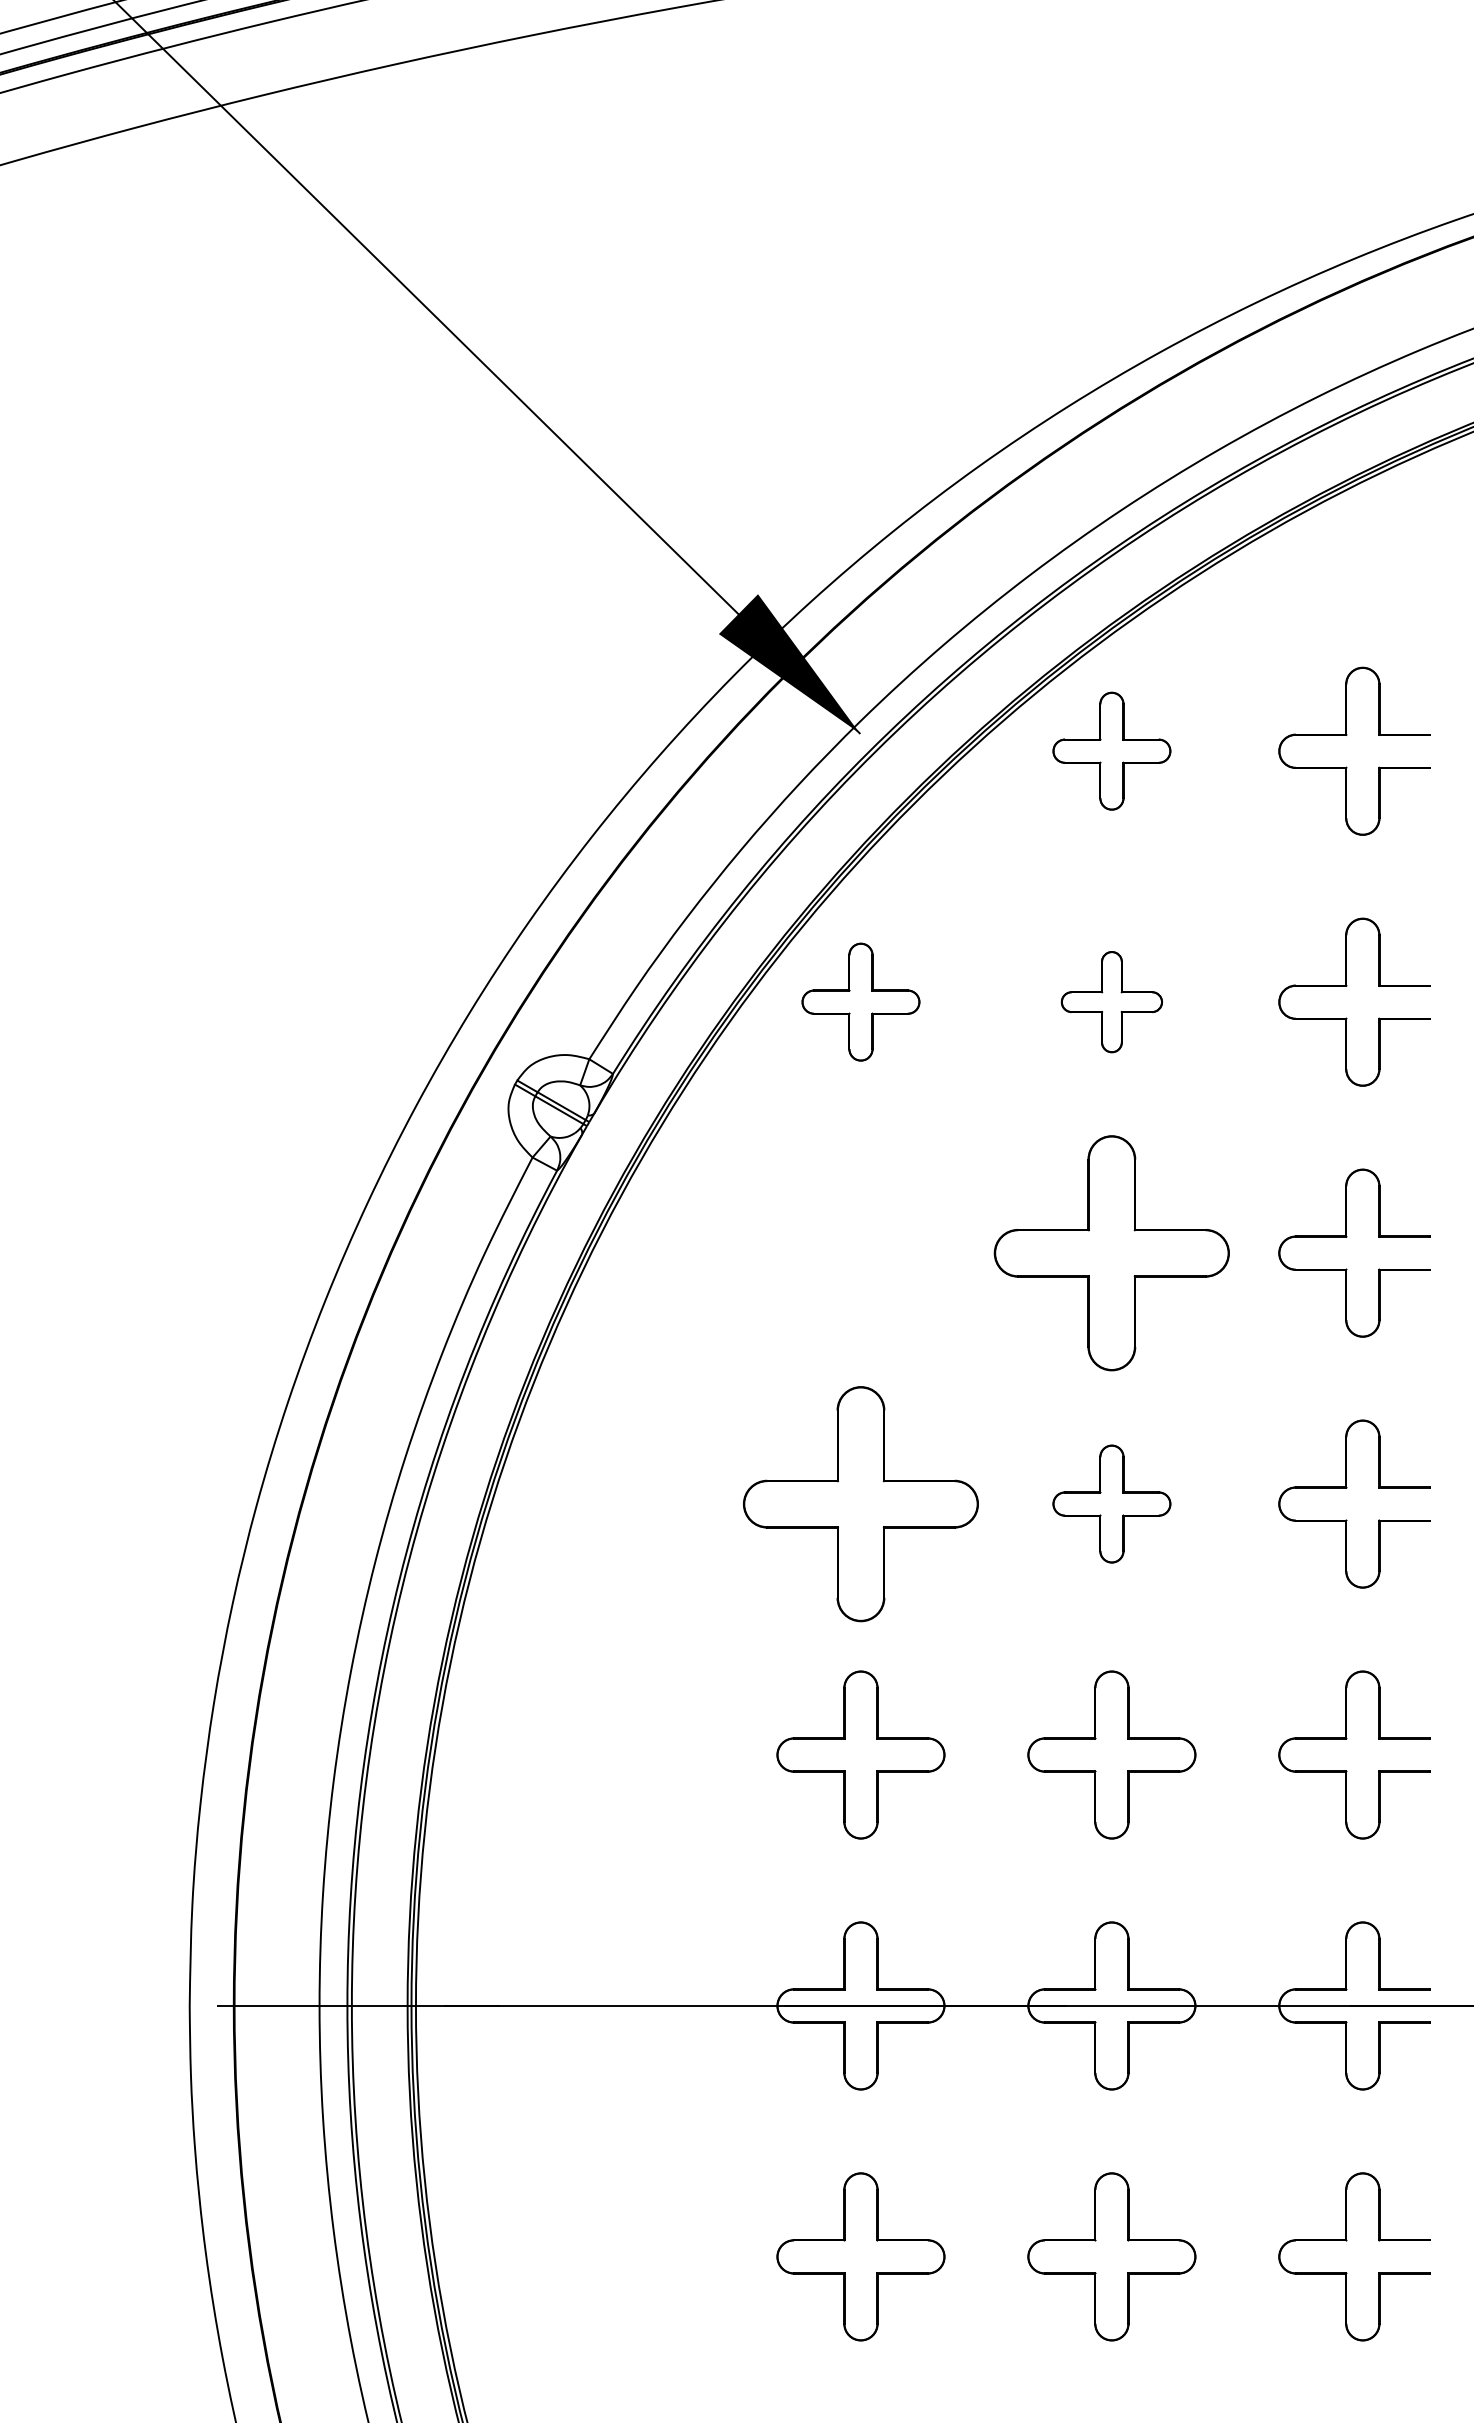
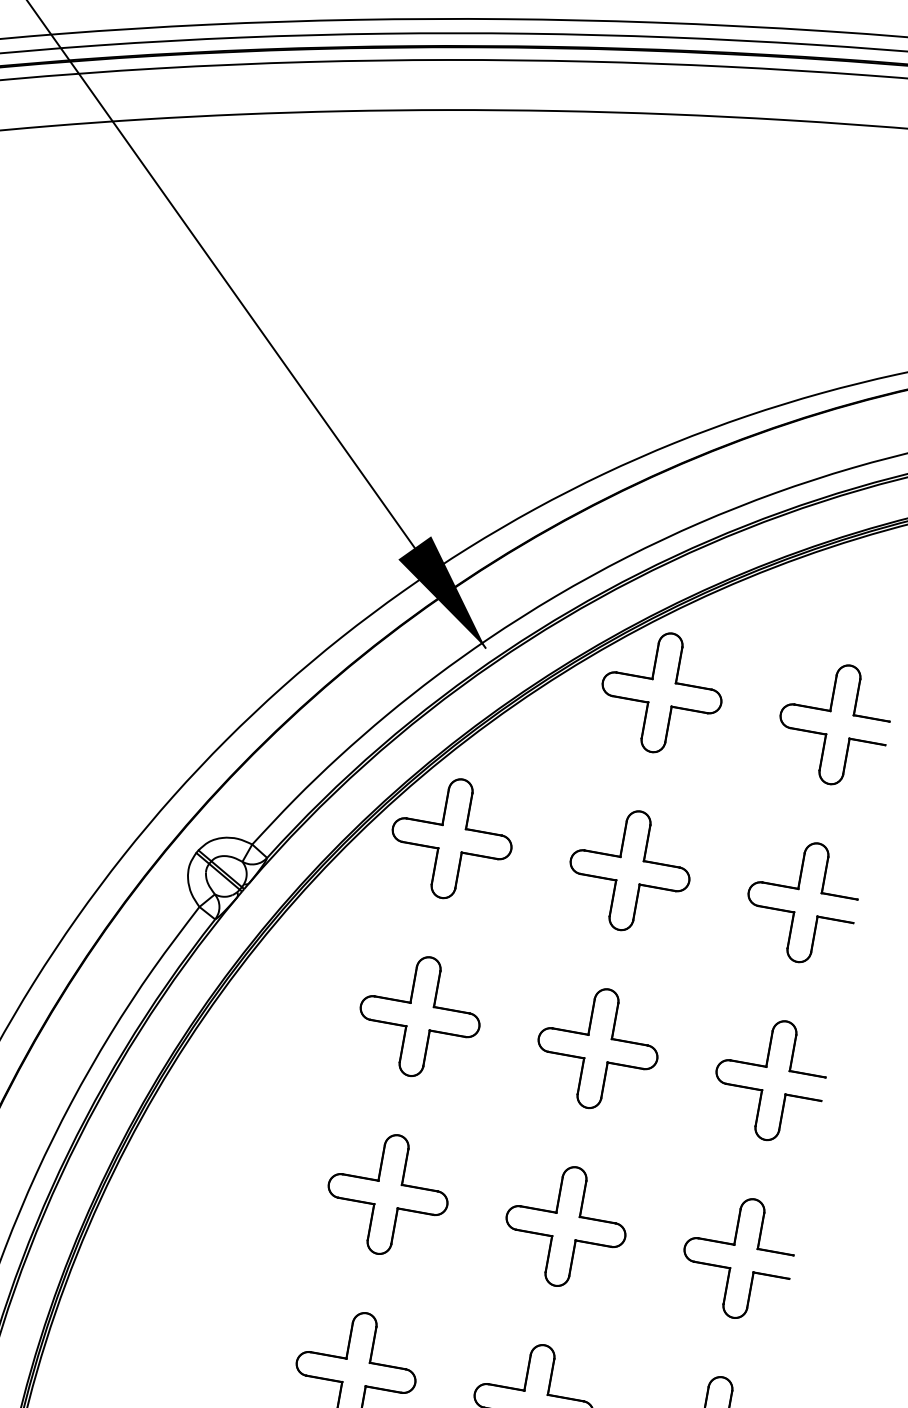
part: (1111, 750) -> (661, 692), size x1.43
part: (860, 1001) -> (451, 838), size x1.43
part: (1111, 1001) -> (629, 870), size x1.67
part: (860, 1252) -> (419, 1016), added
part: (1111, 1252) -> (597, 1048), size x0.71
part: (860, 1503) -> (387, 1194), size x0.71
part: (1111, 1503) -> (565, 1226), size x1.43

